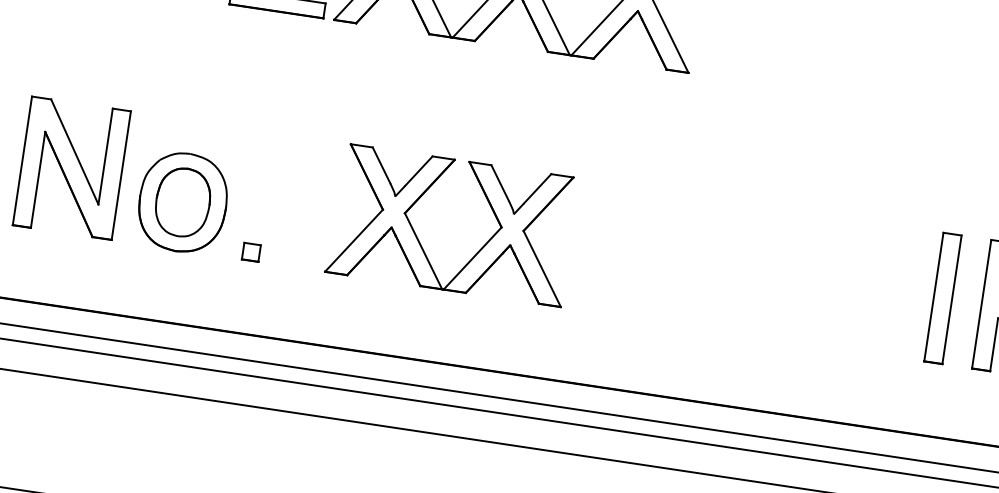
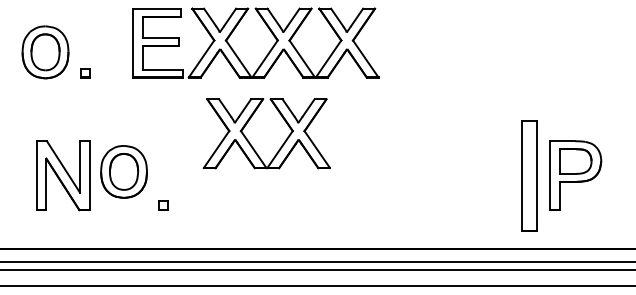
part: (182, 201) -> (123, 171), moved
part: (422, 243) -> (252, 145), moved
part: (943, 298) -> (529, 175), size x1.6

